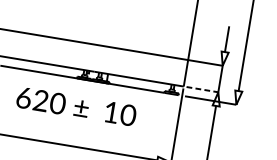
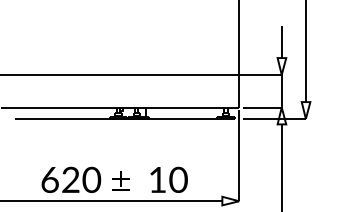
line: (202, 89) -> (262, 107), dashed -> solid
text: (76, 106) -> (114, 179), moved

